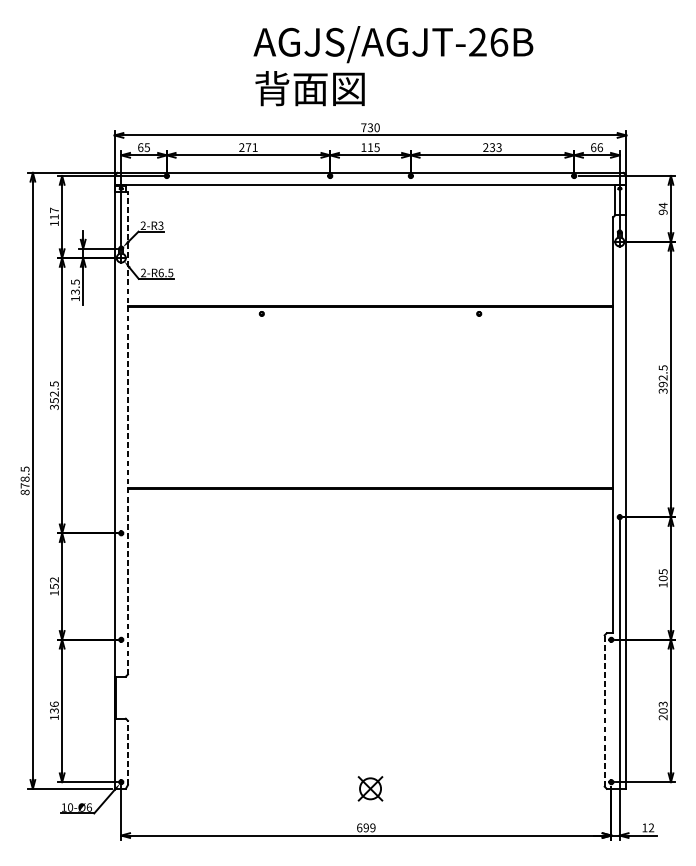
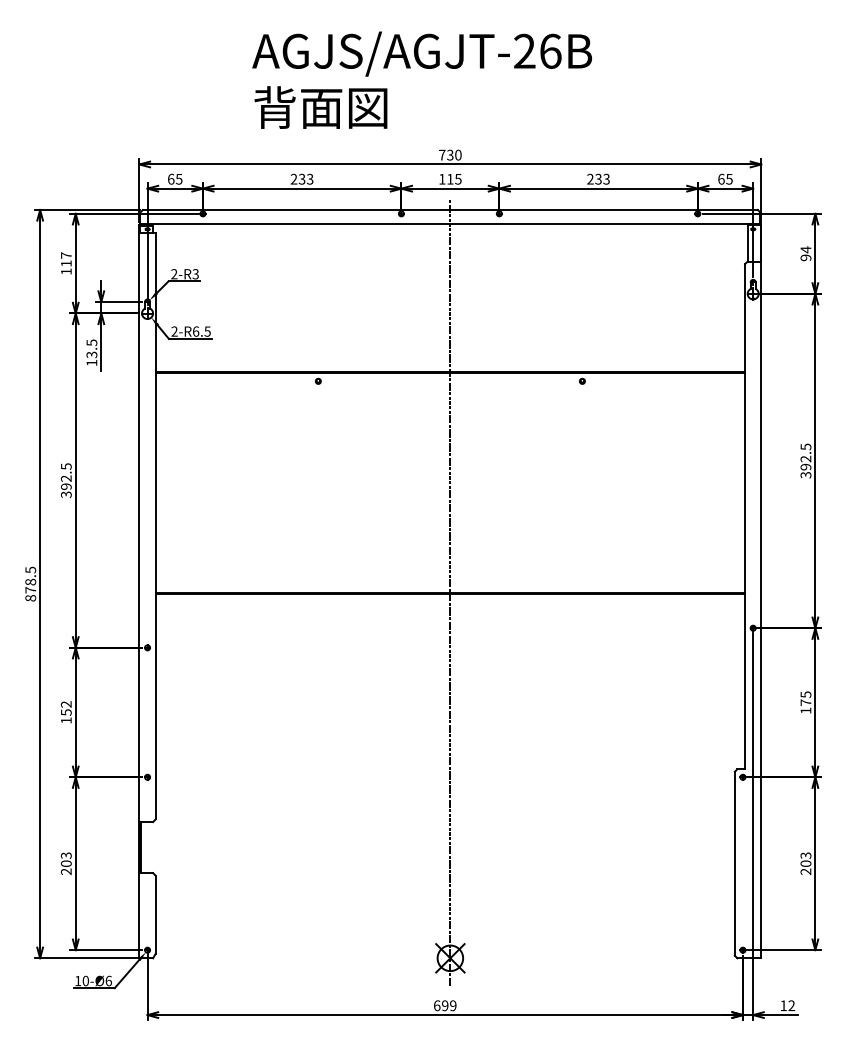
text: (392, 65) -> (421, 79), moved
text: (251, 146) -> (305, 178), 271 -> 233
text: (600, 146) -> (729, 178), 66 -> 65
text: (54, 400) -> (66, 486), 352.5 -> 392.5
line: (127, 432) -> (155, 525), dashed -> solid
line: (370, 487) -> (450, 592), added
text: (662, 578) -> (805, 702), 105 -> 175
text: (53, 710) -> (65, 863), 136 -> 203
line: (604, 710) -> (734, 863), dashed -> solid
line: (127, 752) -> (155, 914), dashed -> solid

